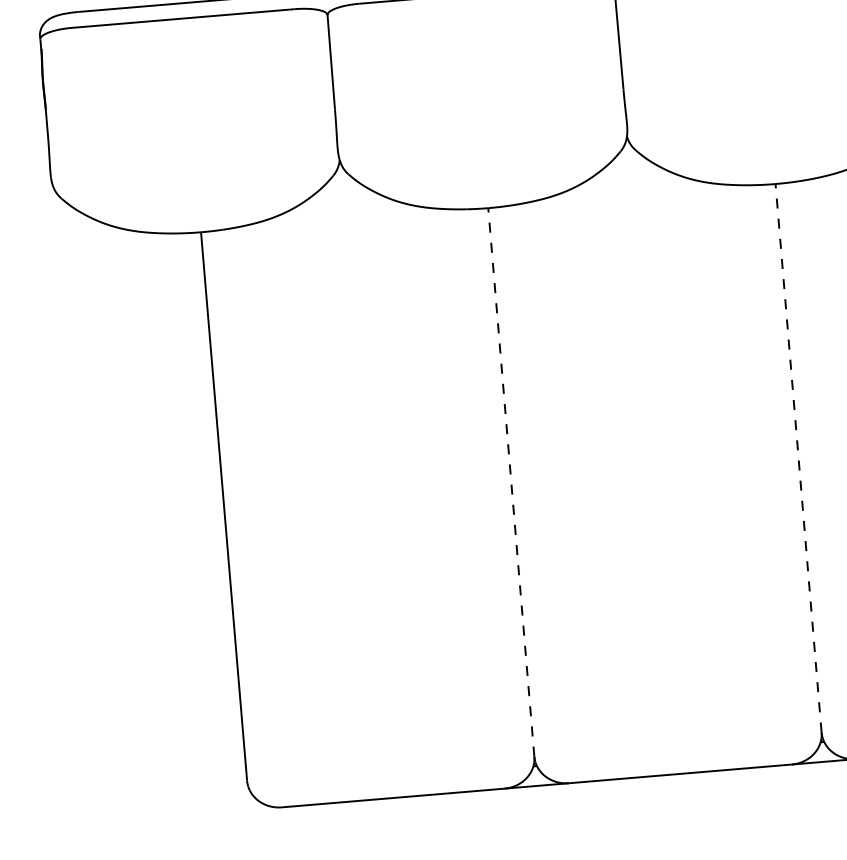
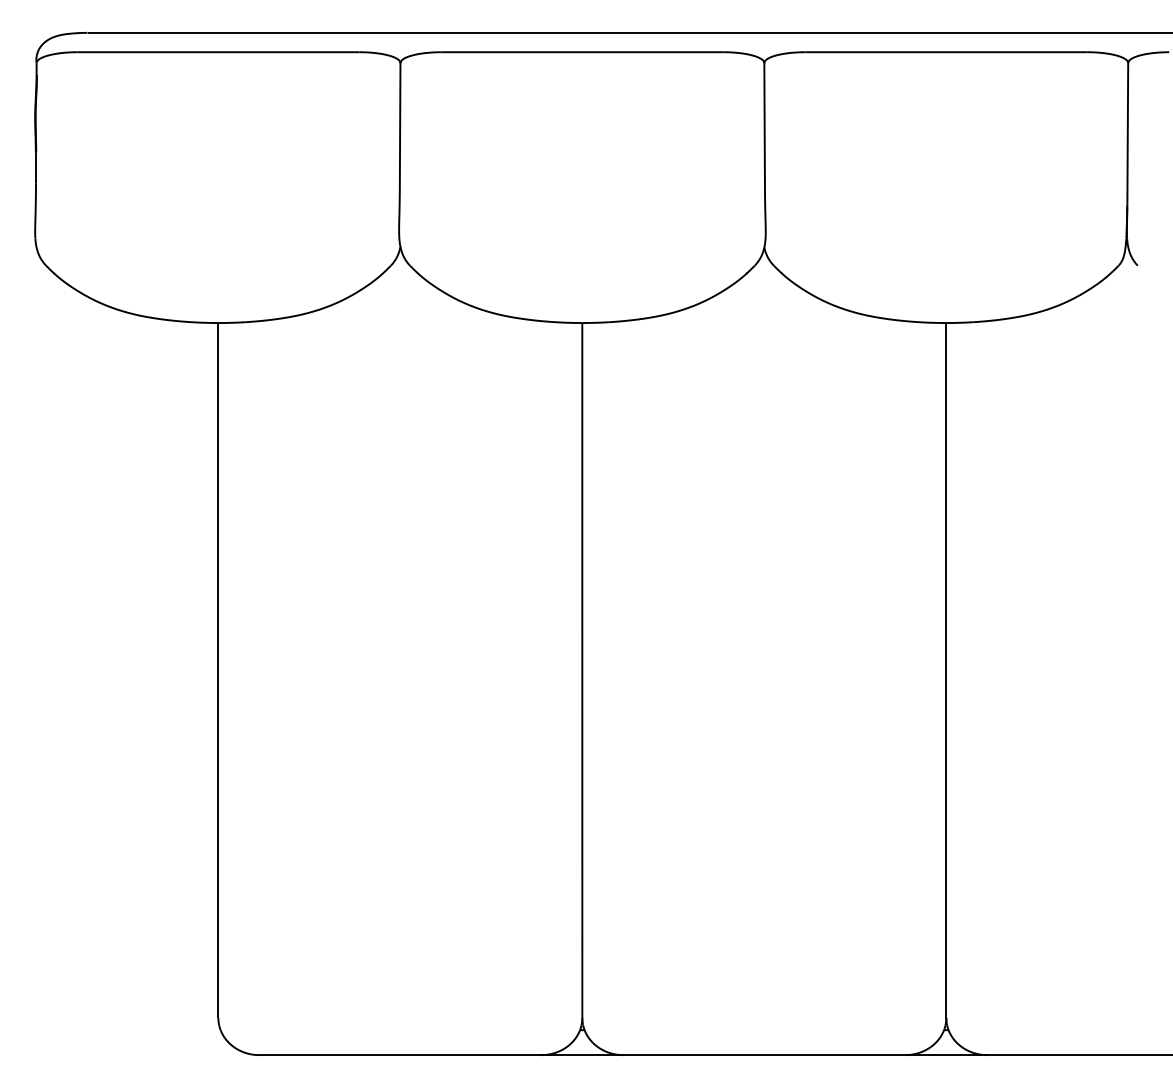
line: (798, 458) -> (946, 670), dashed -> solid
line: (511, 482) -> (582, 670), dashed -> solid

